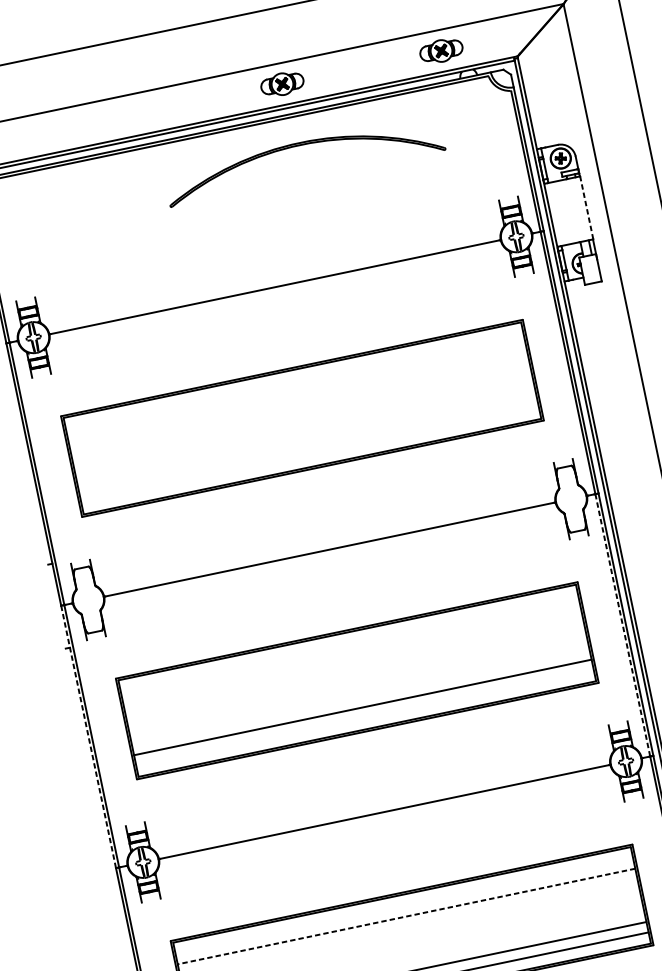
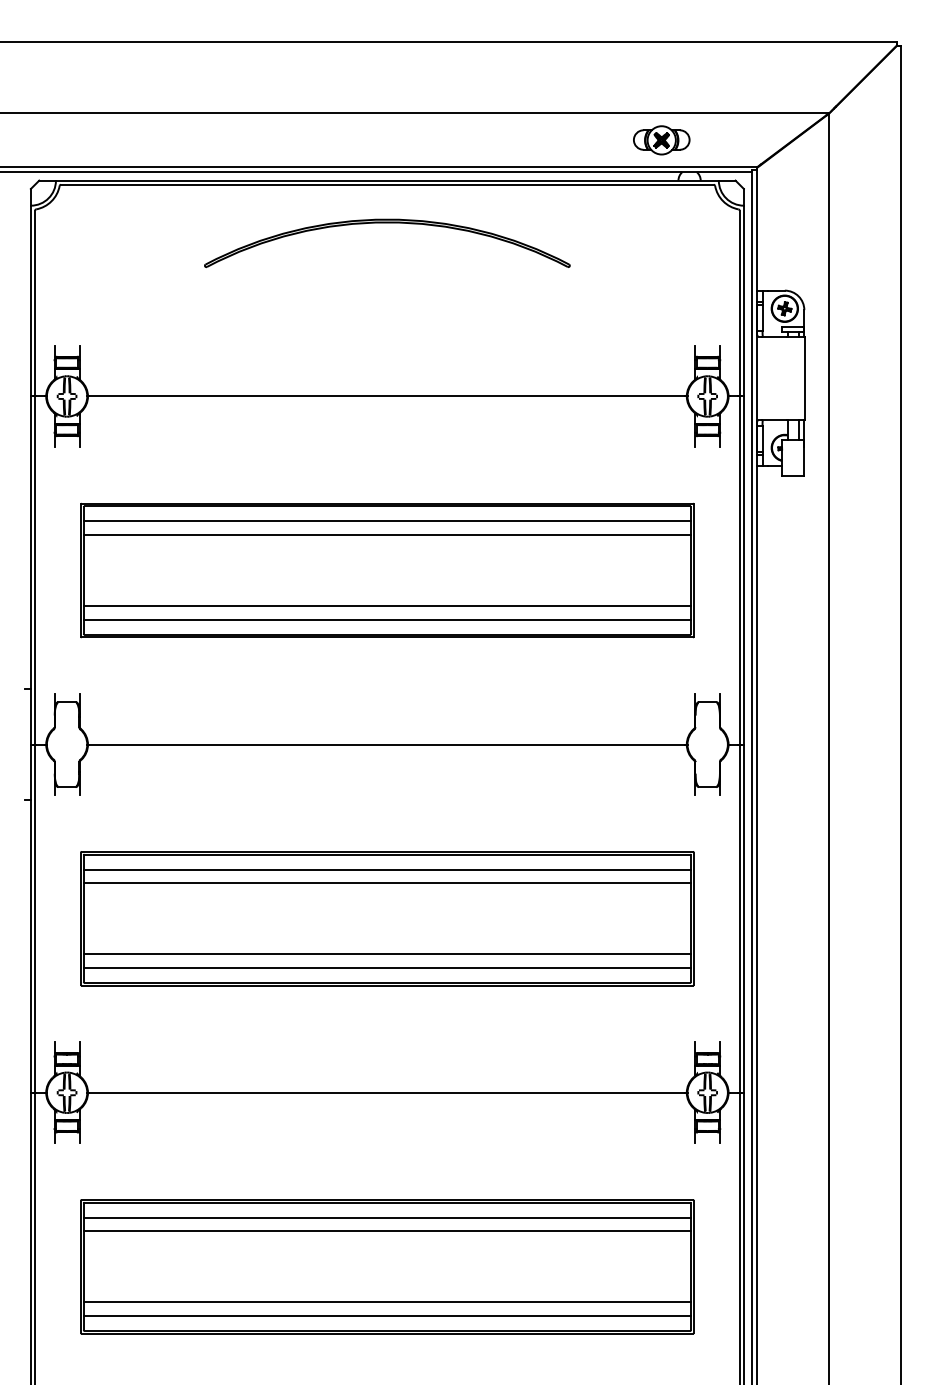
part: (282, 84) -> (450, 140), removed
part: (301, 145) -> (387, 223), moved
line: (586, 208) -> (804, 378), dashed -> solid
line: (294, 381) -> (386, 521), added
line: (296, 392) -> (386, 535), added
line: (307, 444) -> (386, 605), added
line: (309, 455) -> (386, 619), added
line: (622, 625) -> (739, 919), dashed -> solid
line: (348, 643) -> (386, 869), added
line: (351, 654) -> (386, 883), added
line: (364, 717) -> (386, 967), added
line: (88, 737) -> (30, 919), dashed -> solid
line: (403, 906) -> (386, 1217), added
line: (406, 916) -> (387, 1231), dashed -> solid

